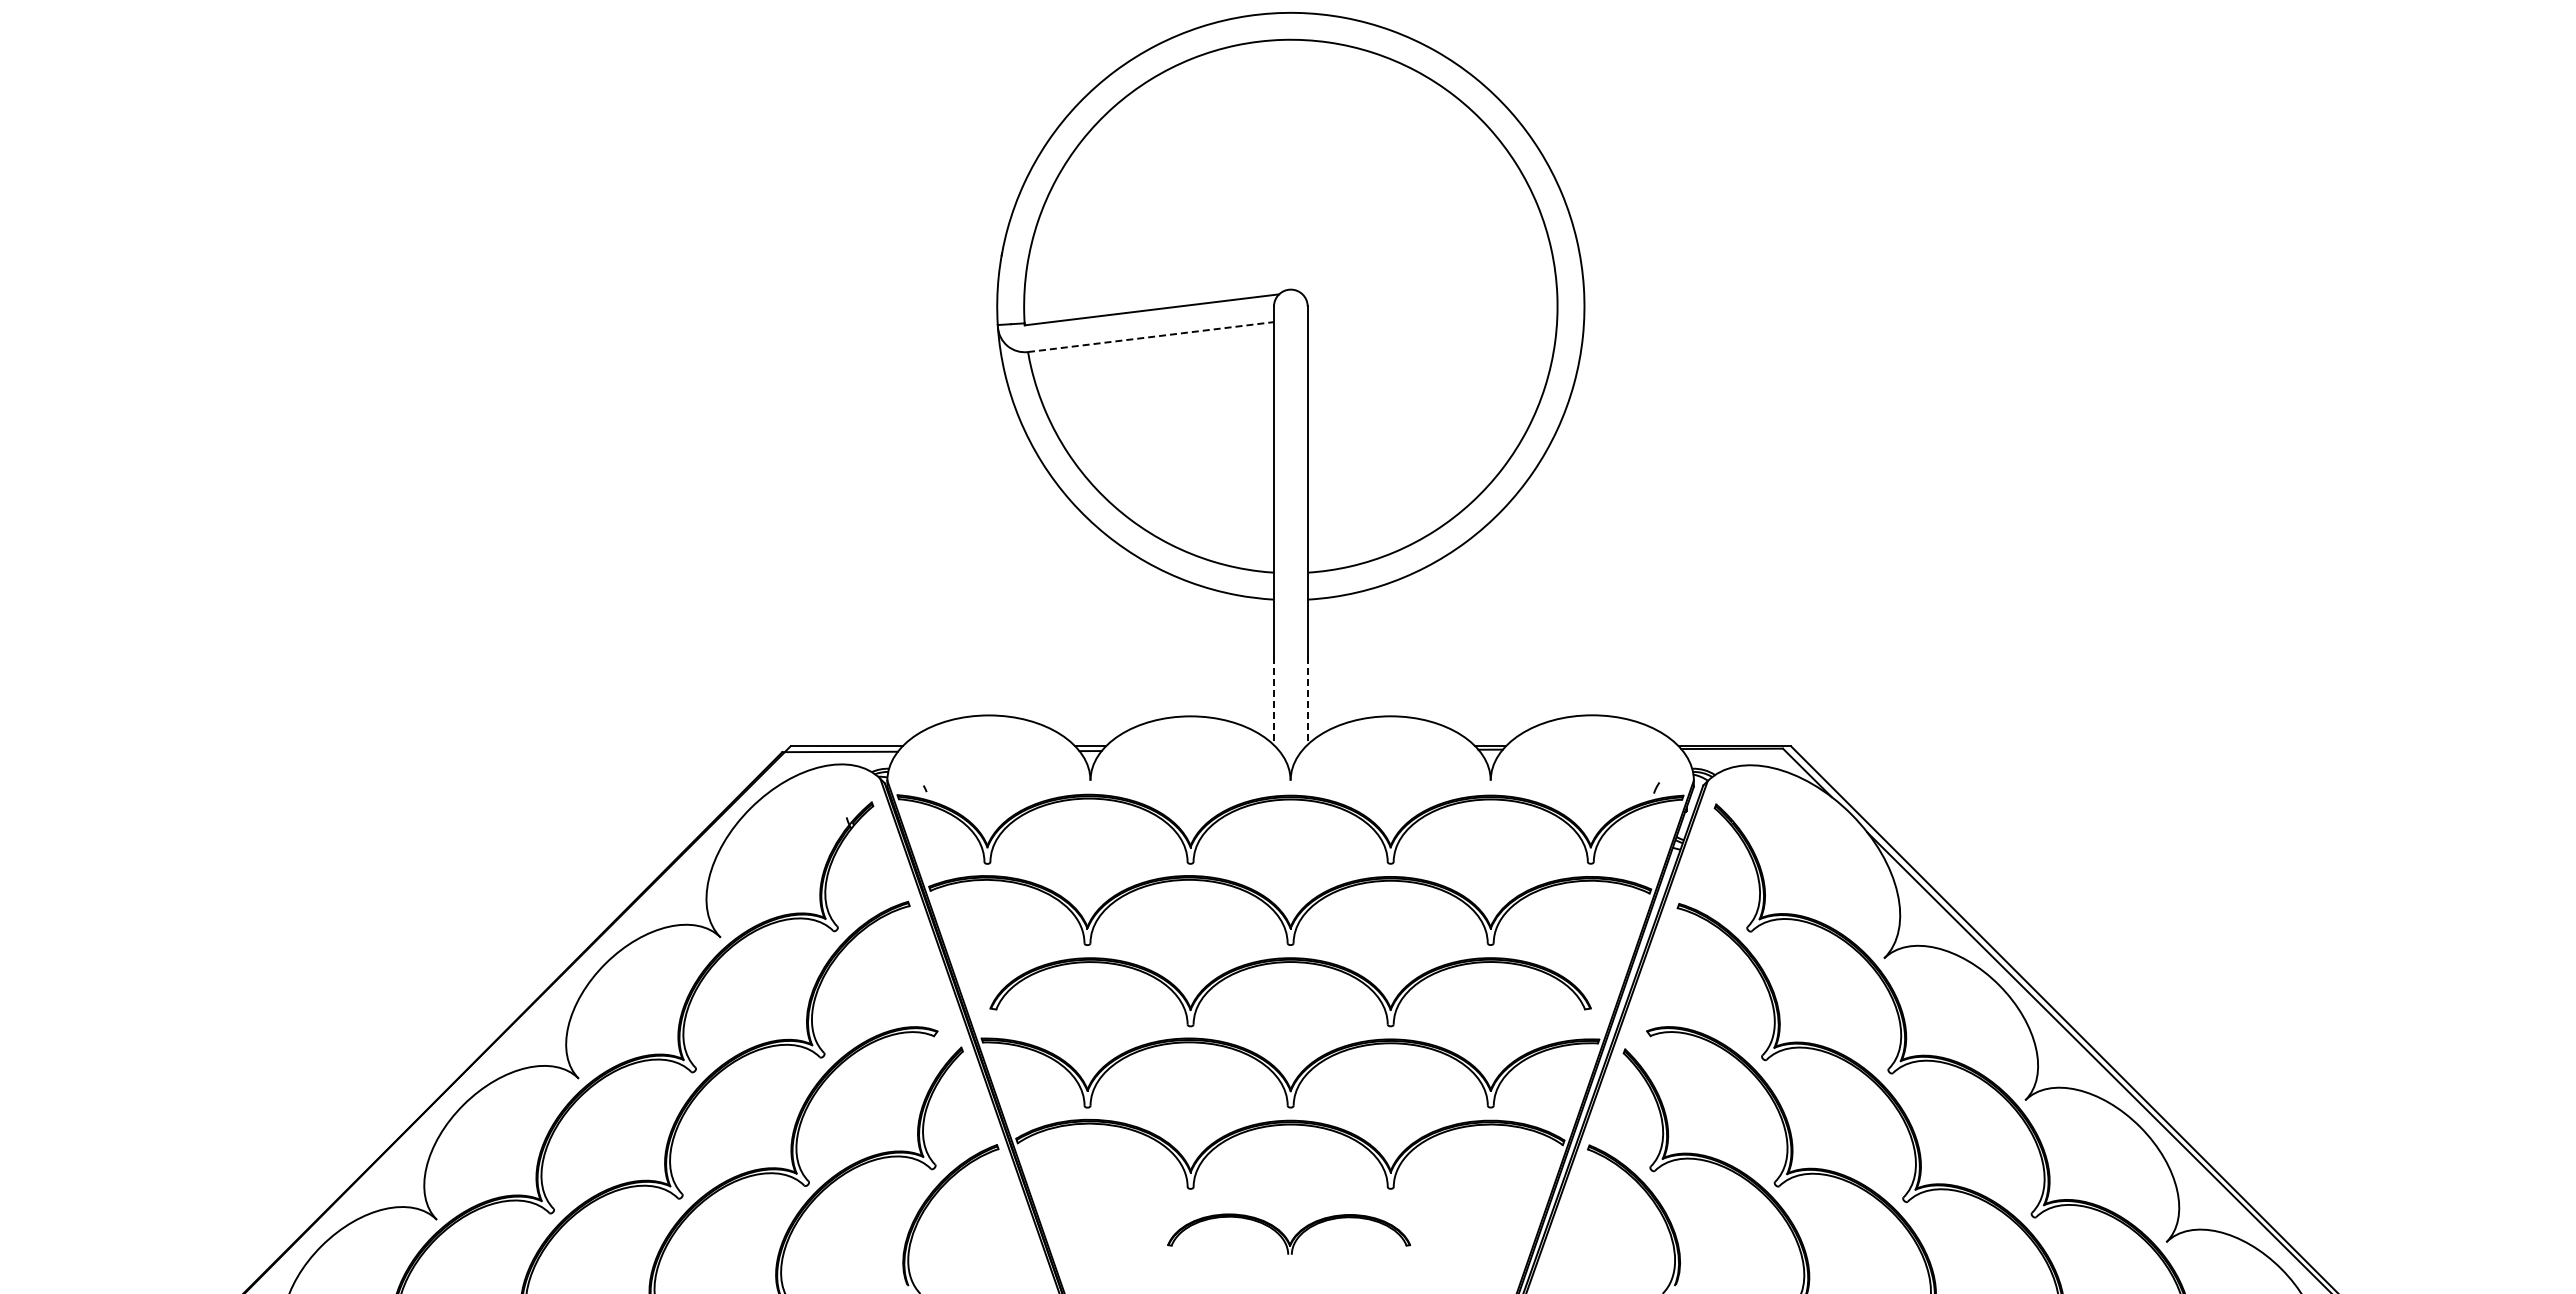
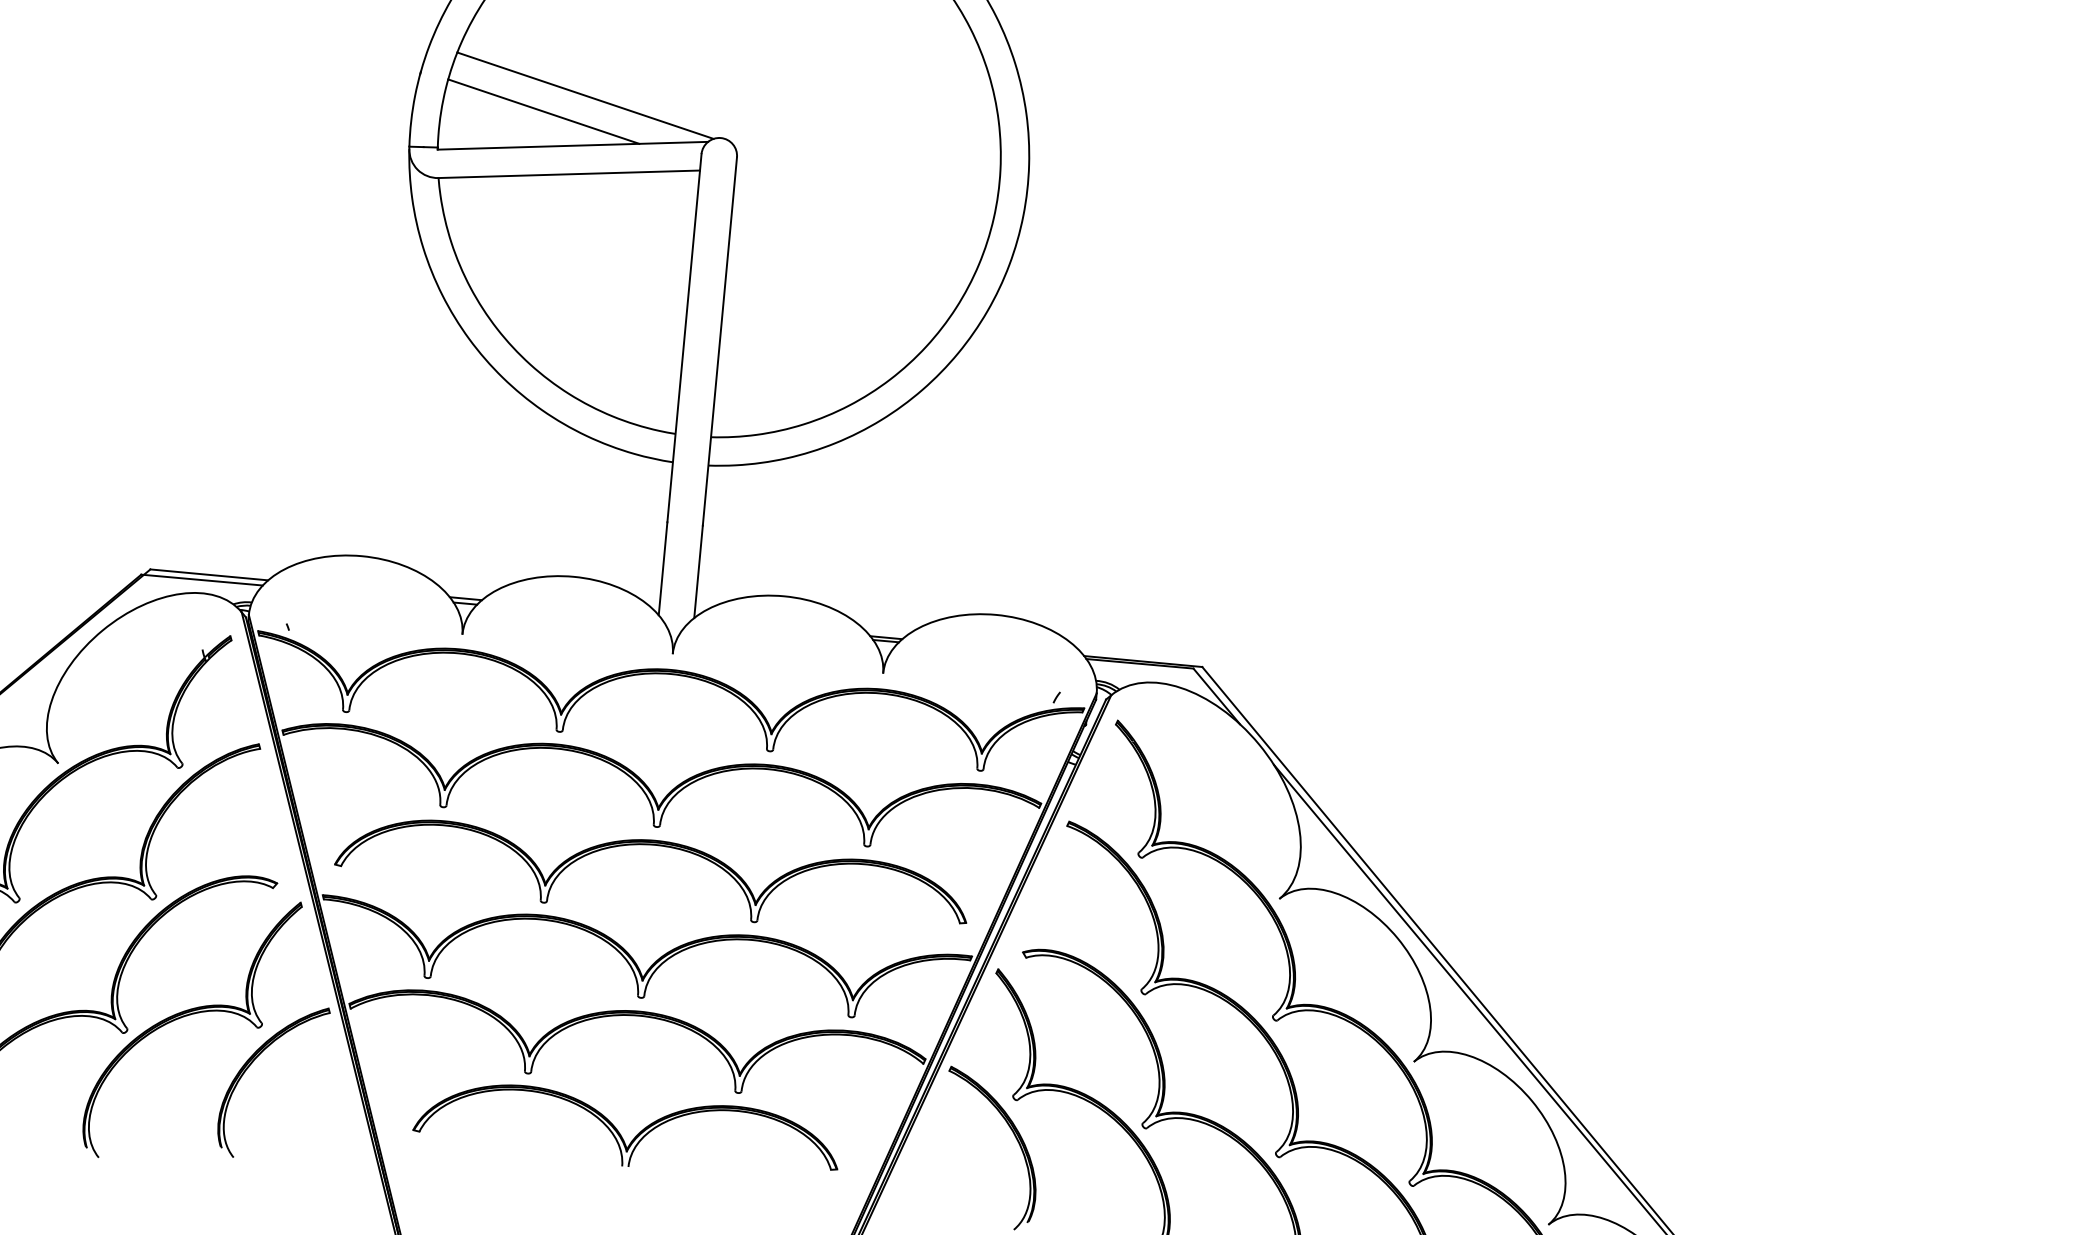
line: (1159, 261) -> (585, 95), added
line: (1121, 280) -> (543, 111), added
line: (1151, 337) -> (569, 174), dashed -> solid
line: (1307, 700) -> (698, 571), dashed -> solid
line: (1273, 701) -> (662, 569), dashed -> solid
part: (1288, 1234) -> (626, 1131), size x1.67

